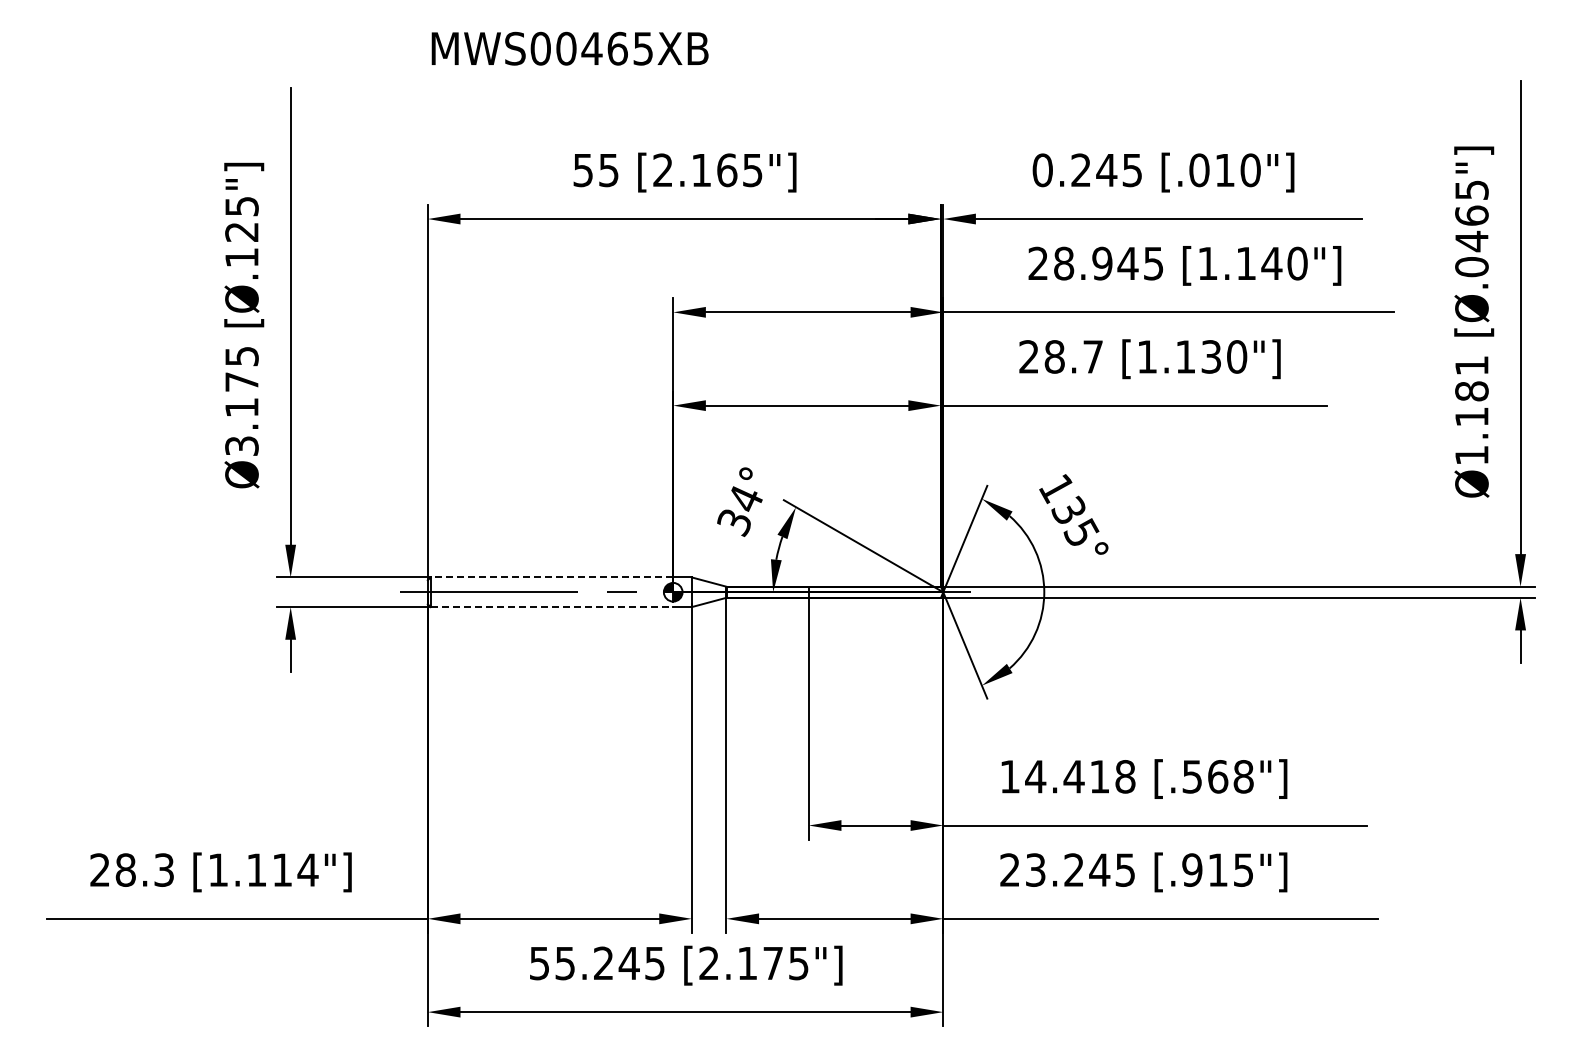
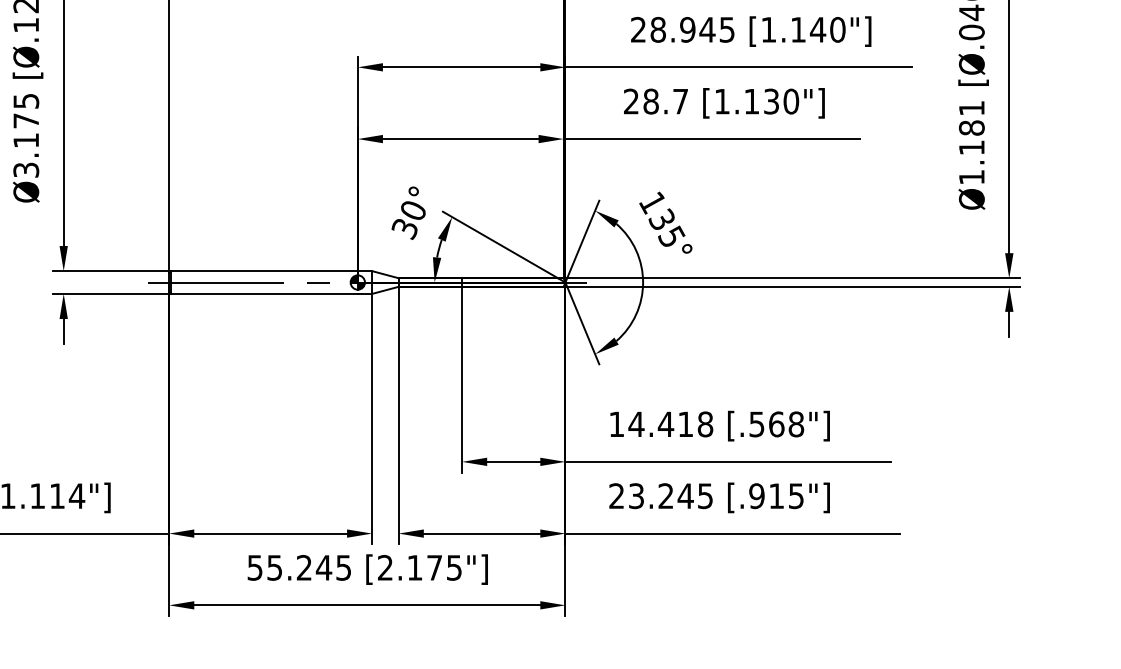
text: (745, 498) -> (413, 210), 34° -> 30°
line: (551, 577) -> (264, 271), dashed -> solid
line: (552, 607) -> (265, 294), dashed -> solid

